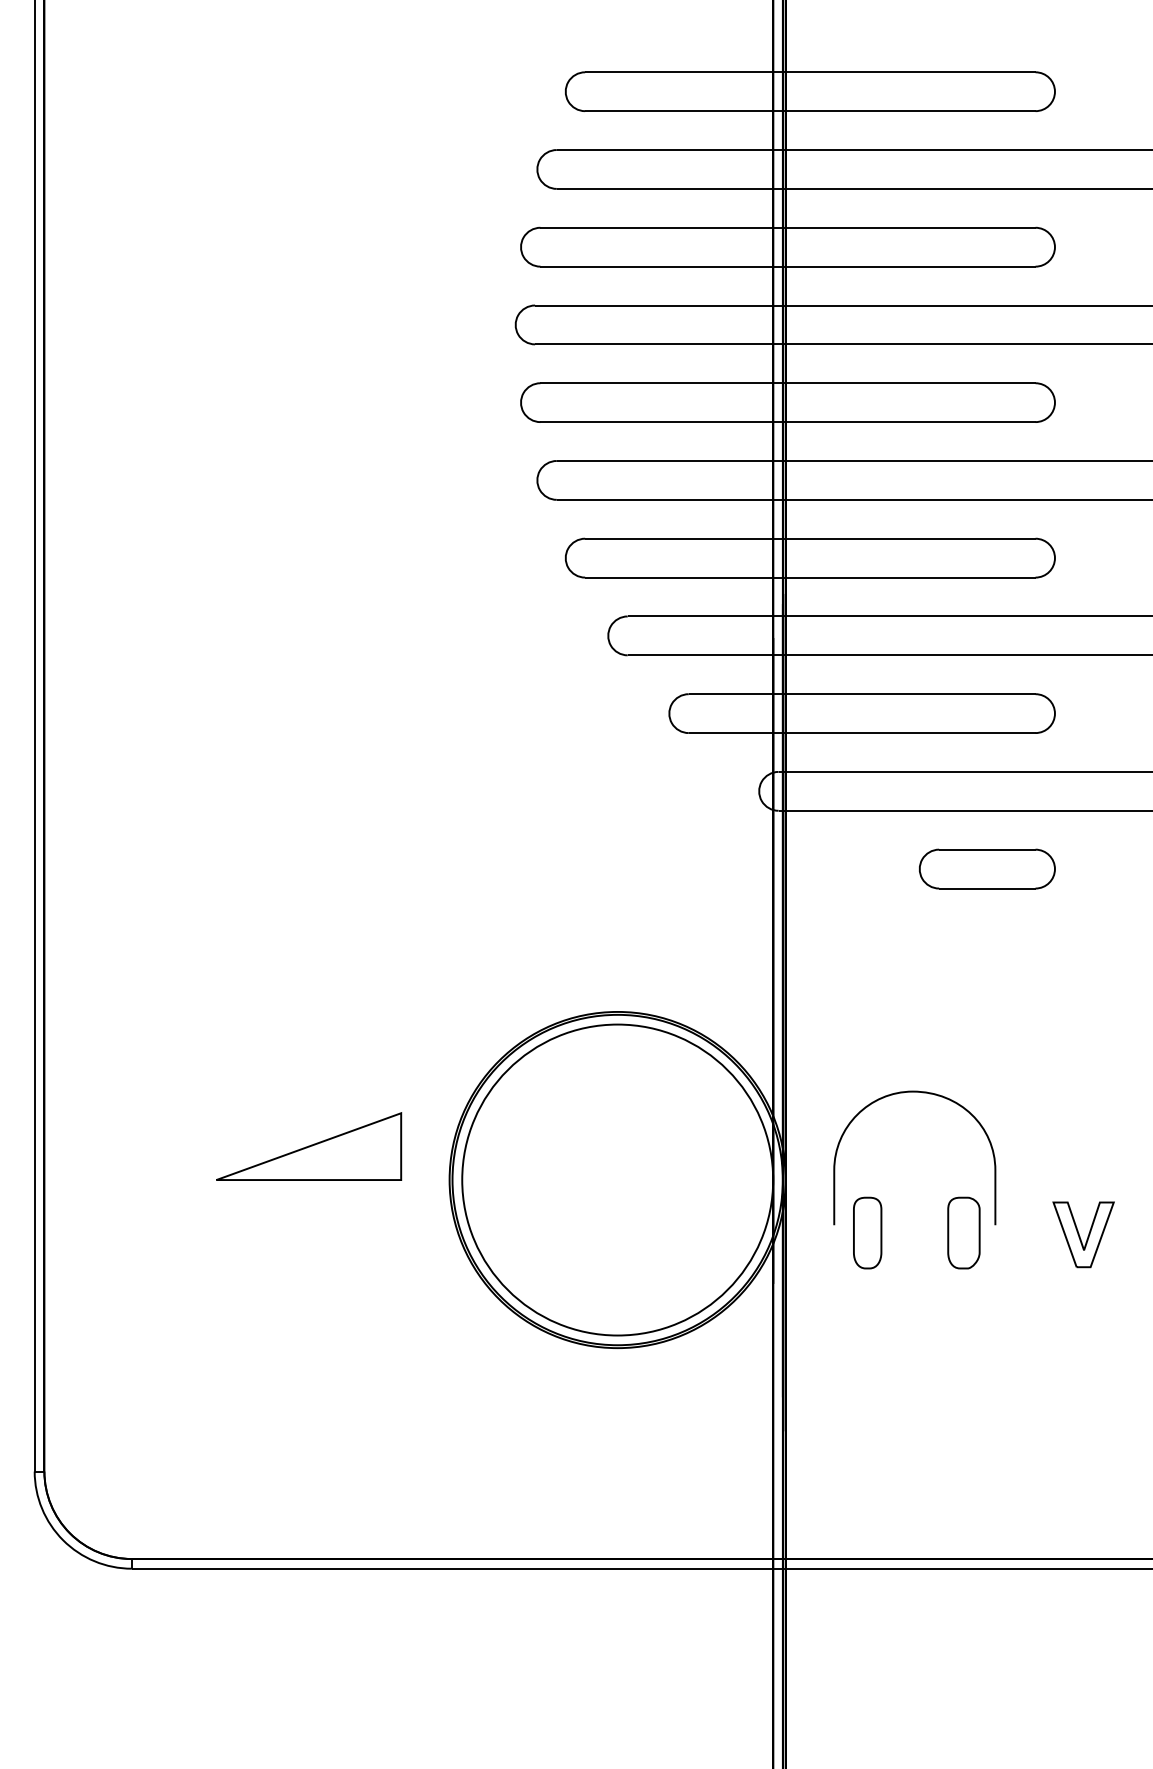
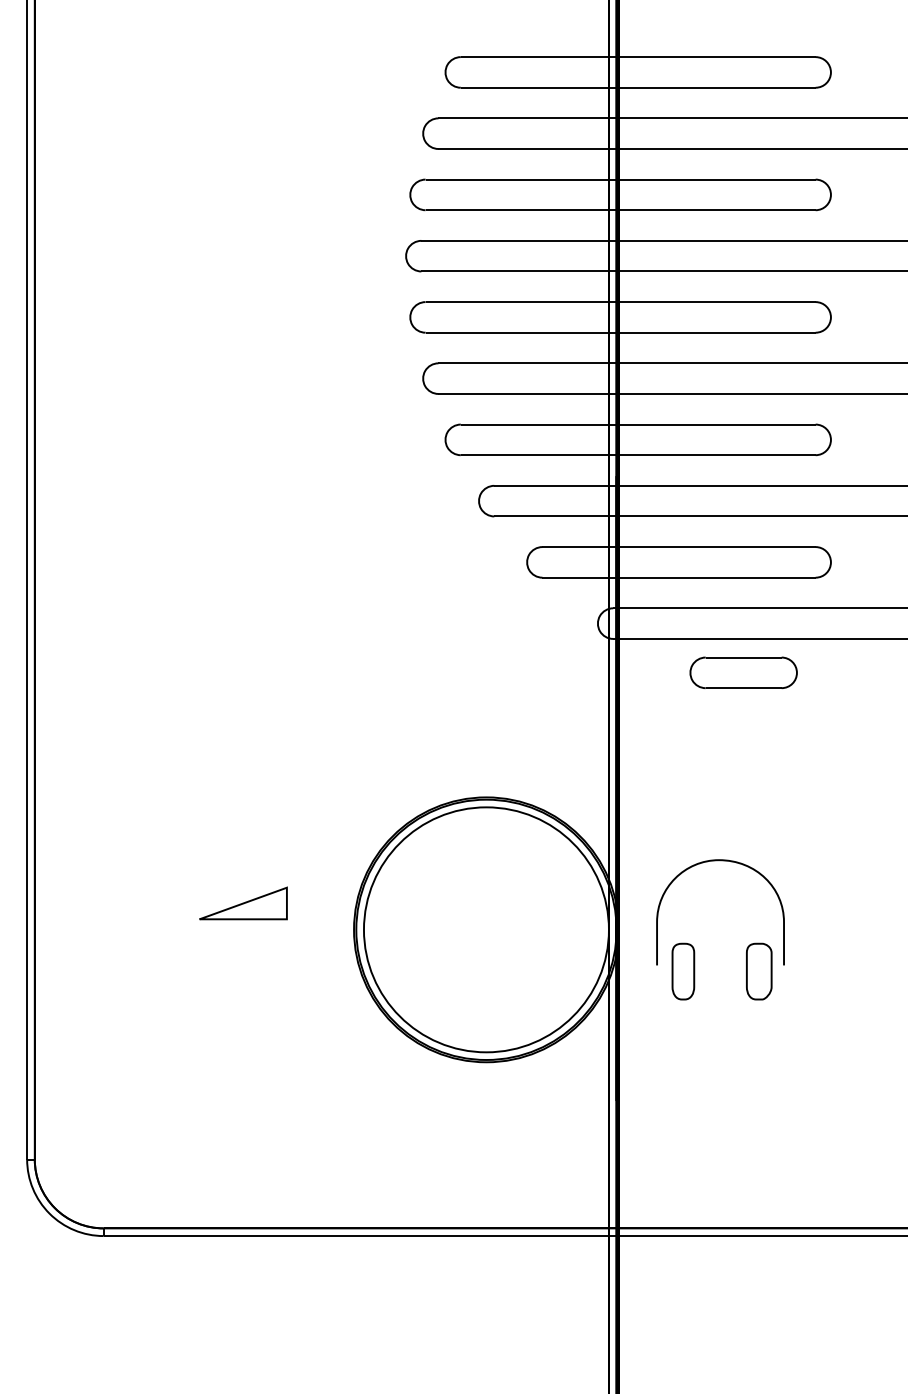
part: (987, 868) -> (743, 672), moved
part: (309, 1146) -> (243, 903), size x0.6
part: (1083, 1234) -> (853, 972), removed

